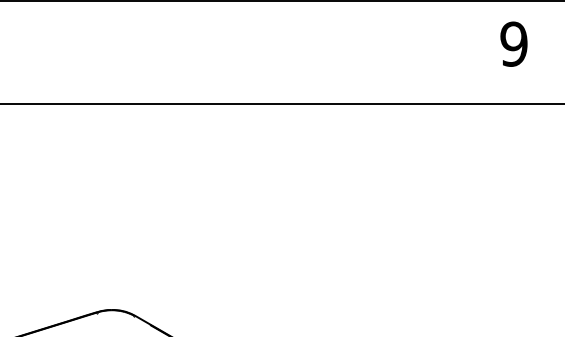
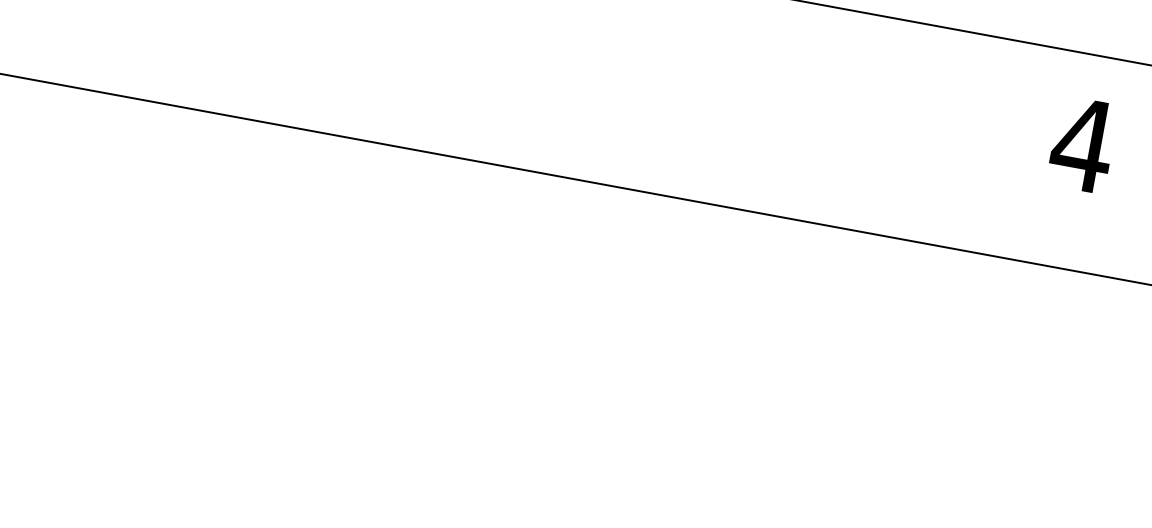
text: (513, 43) -> (1082, 143), 9 -> 4

